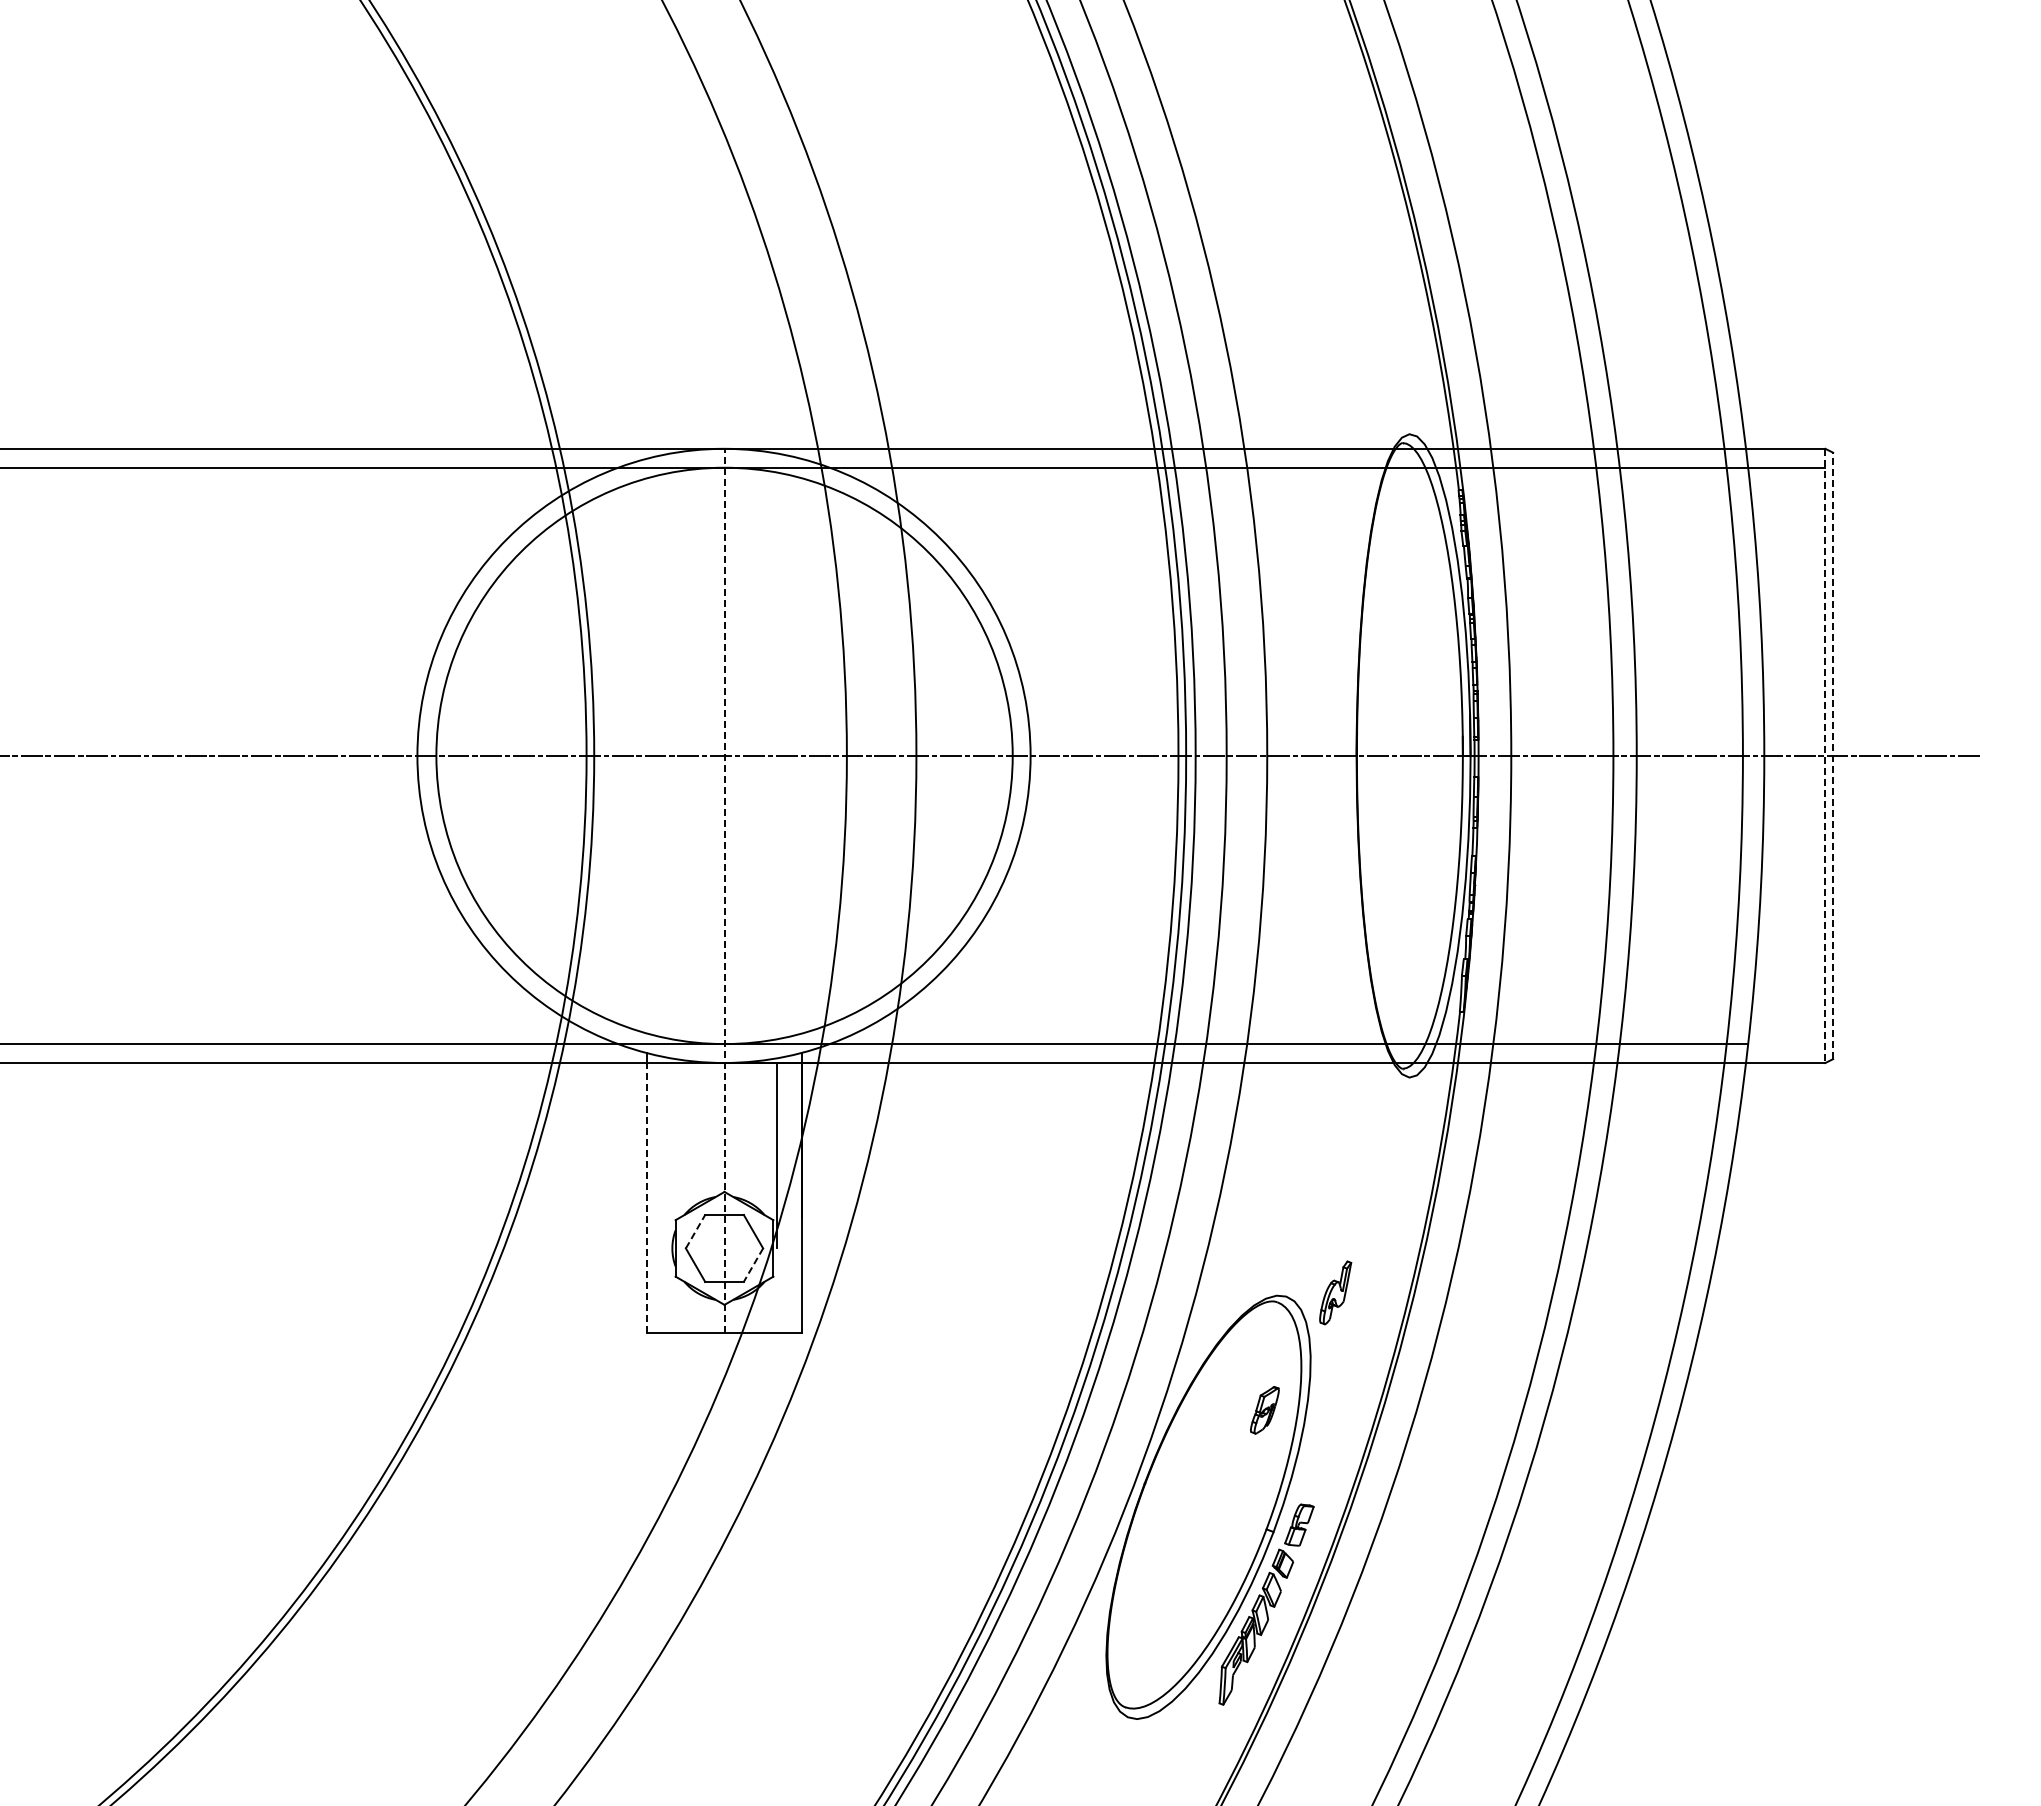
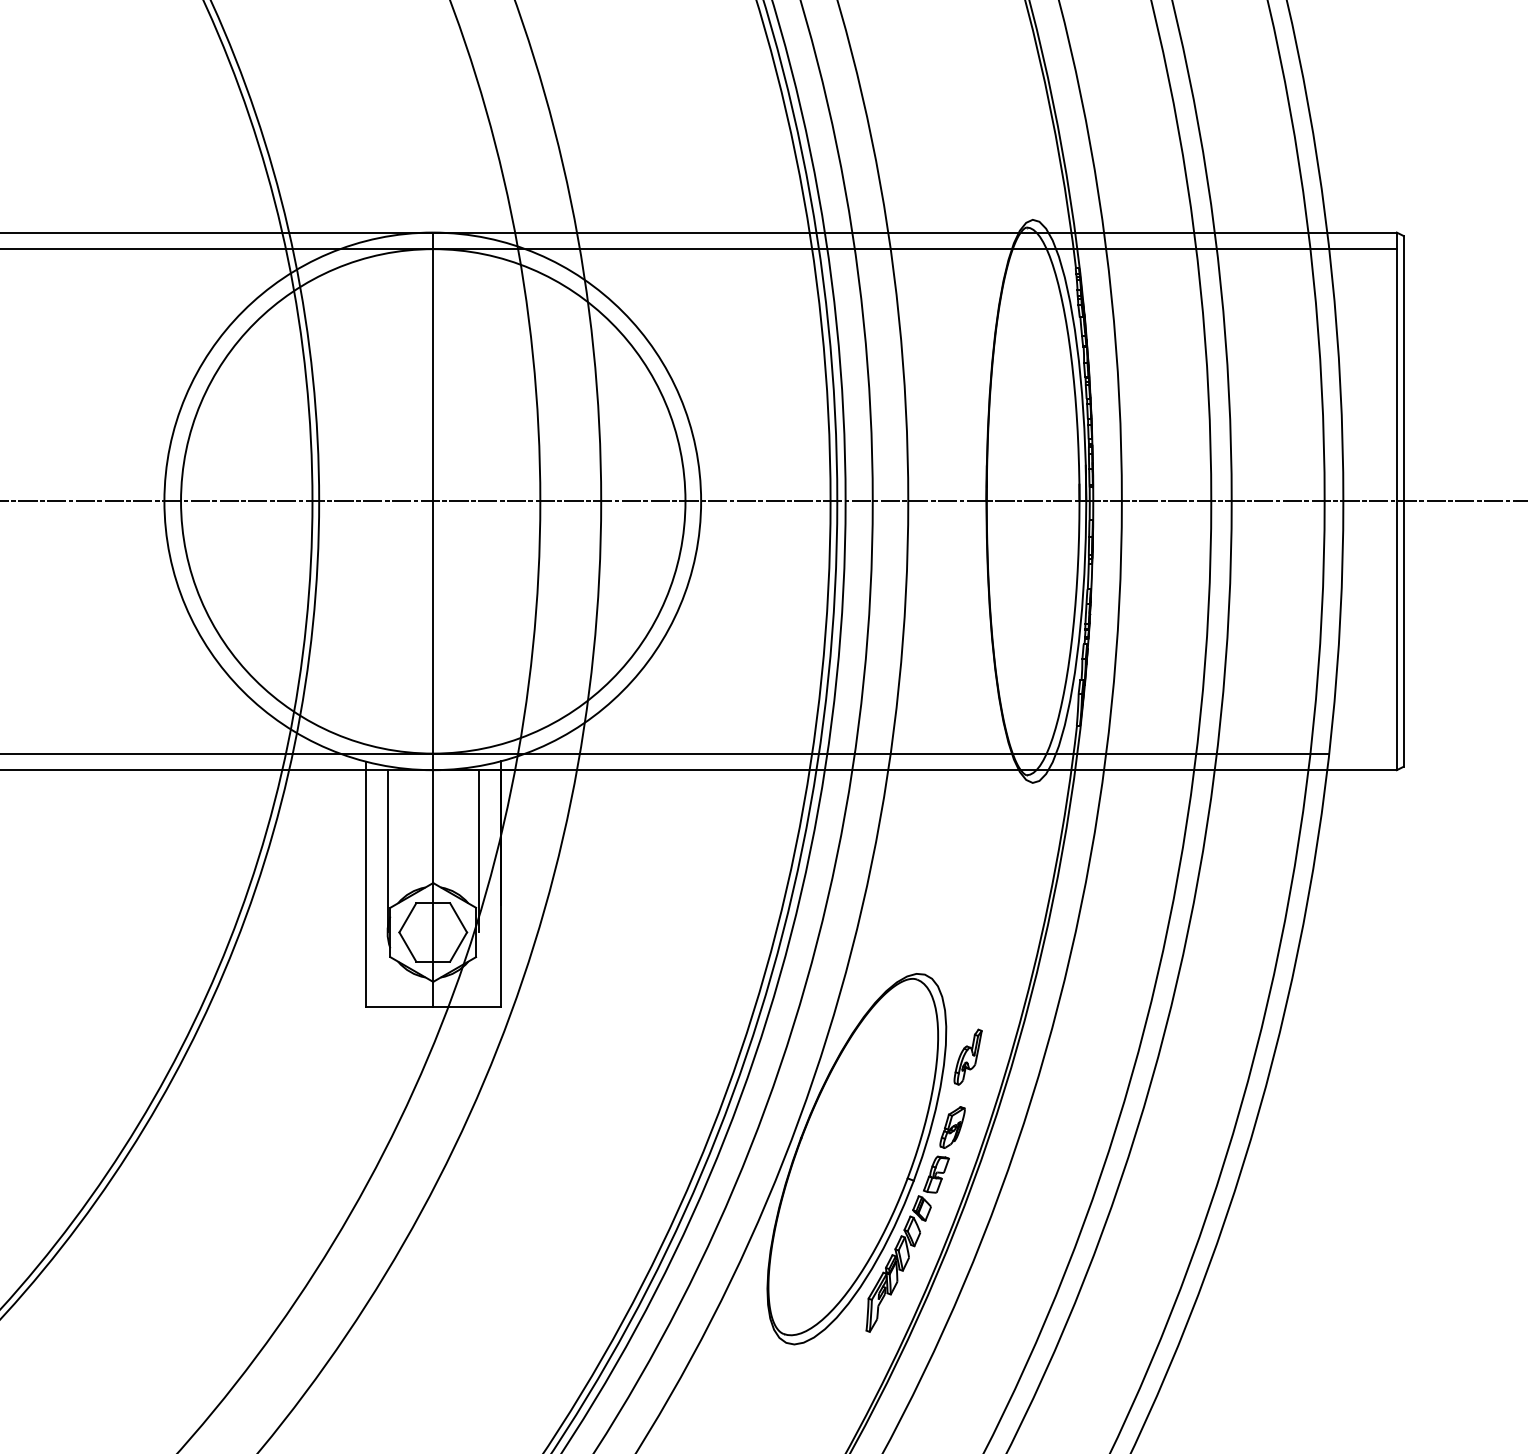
line: (1833, 755) -> (1403, 501), dashed -> solid
line: (1825, 756) -> (1396, 501), dashed -> solid
line: (724, 890) -> (433, 619), dashed -> solid
line: (672, 1155) -> (387, 851), added
line: (647, 1197) -> (365, 887), dashed -> solid
line: (695, 1231) -> (407, 917), dashed -> solid
line: (753, 1265) -> (458, 947), dashed -> solid
part: (1335, 1292) -> (968, 1056), moved
part: (1264, 1410) -> (952, 1127), moved

